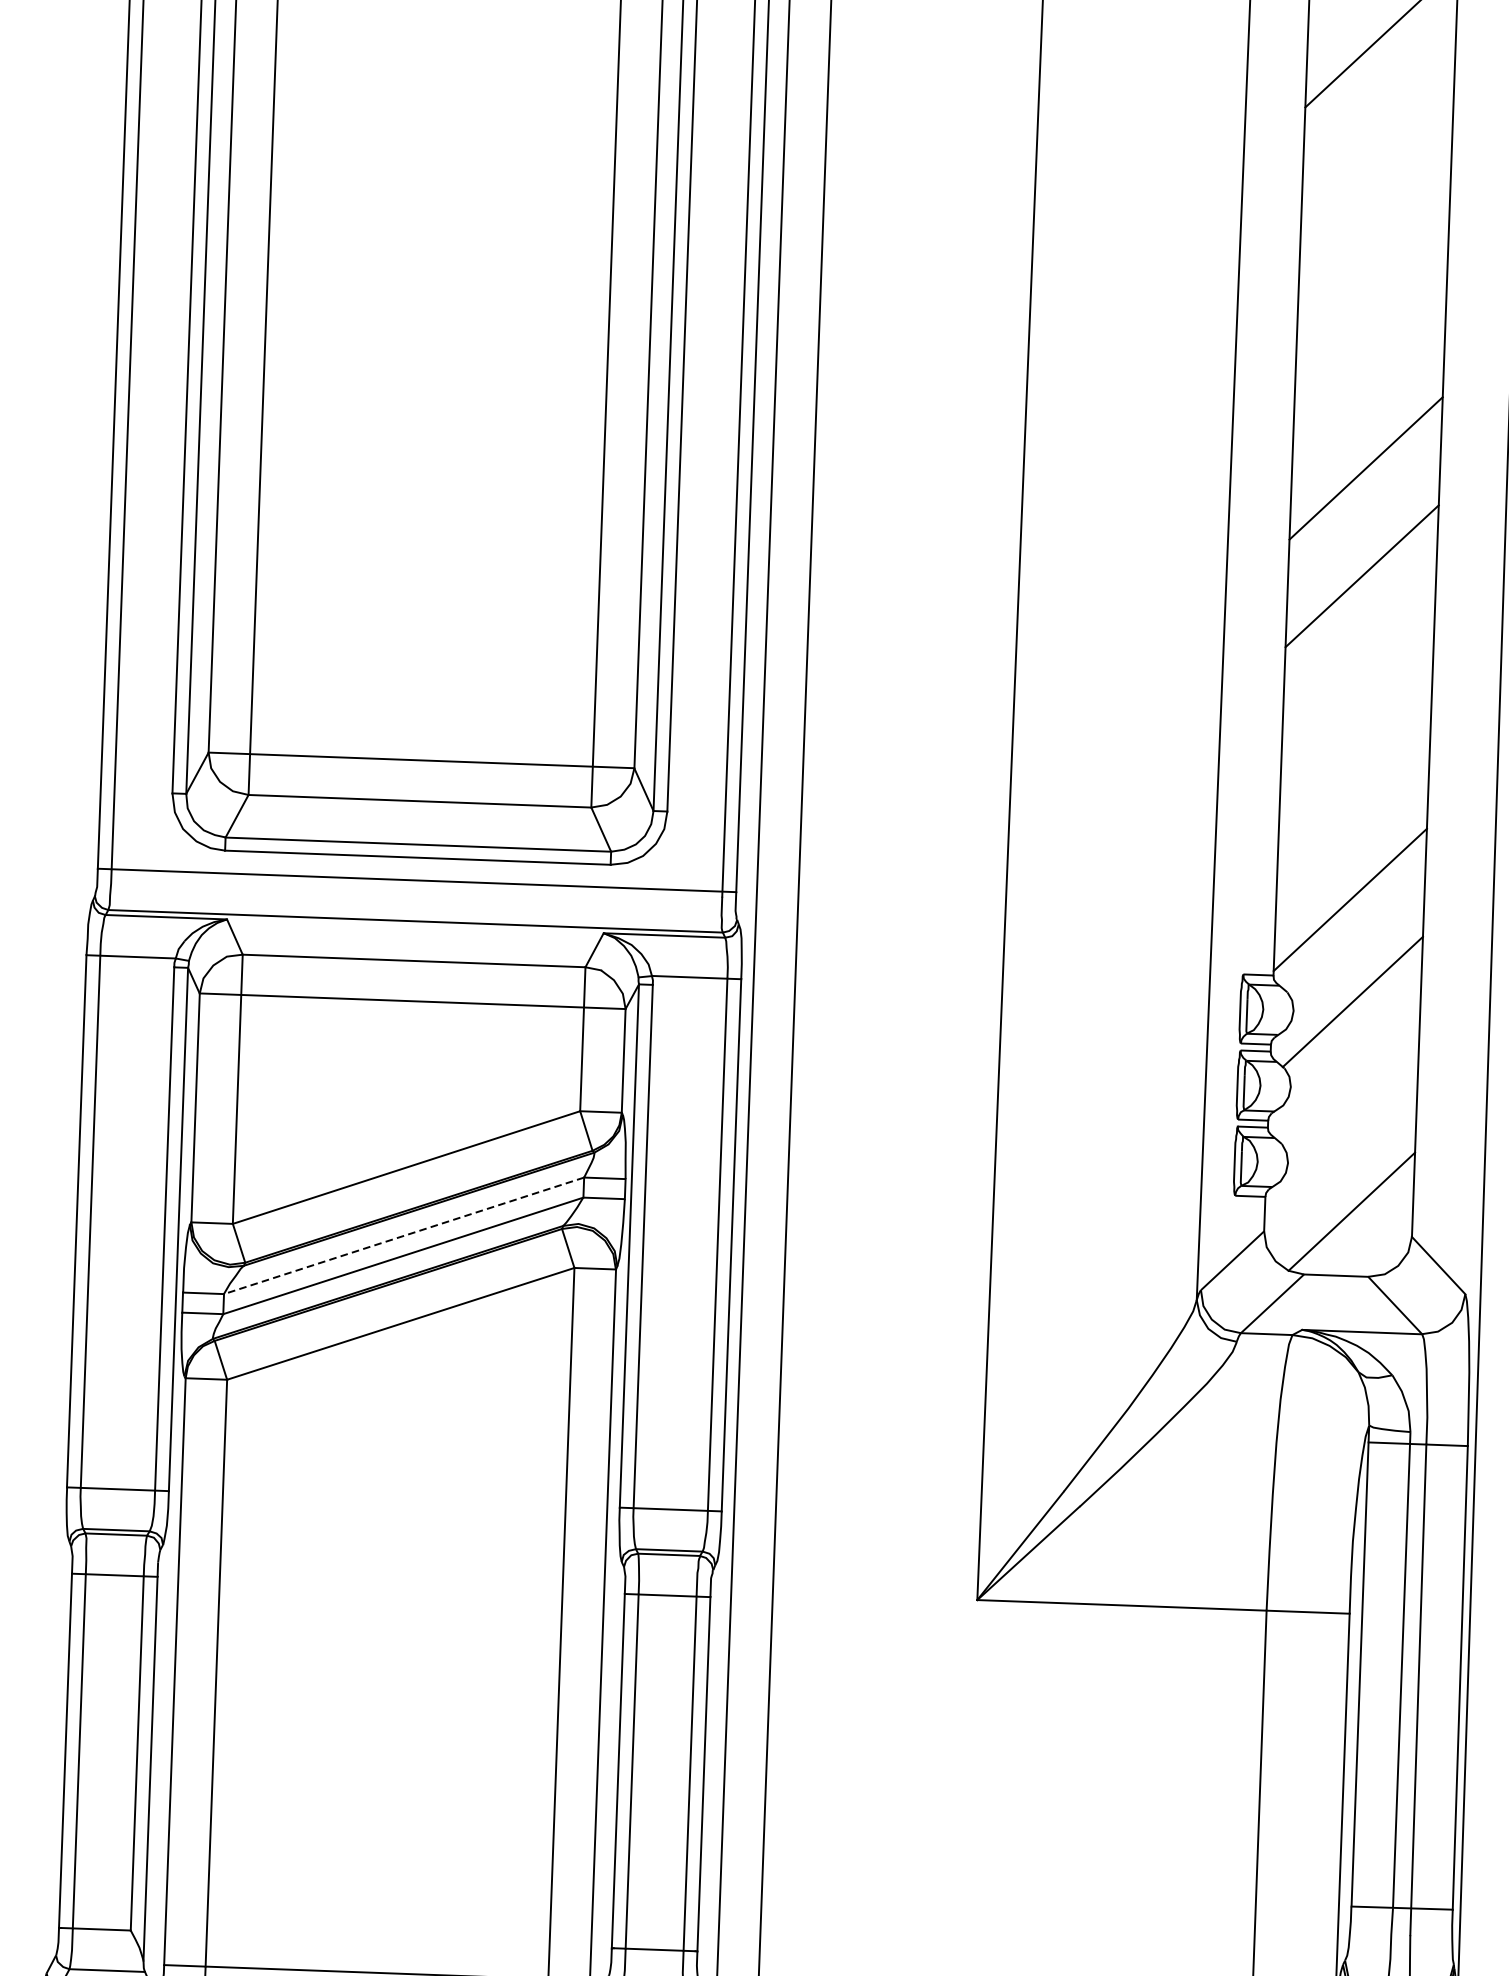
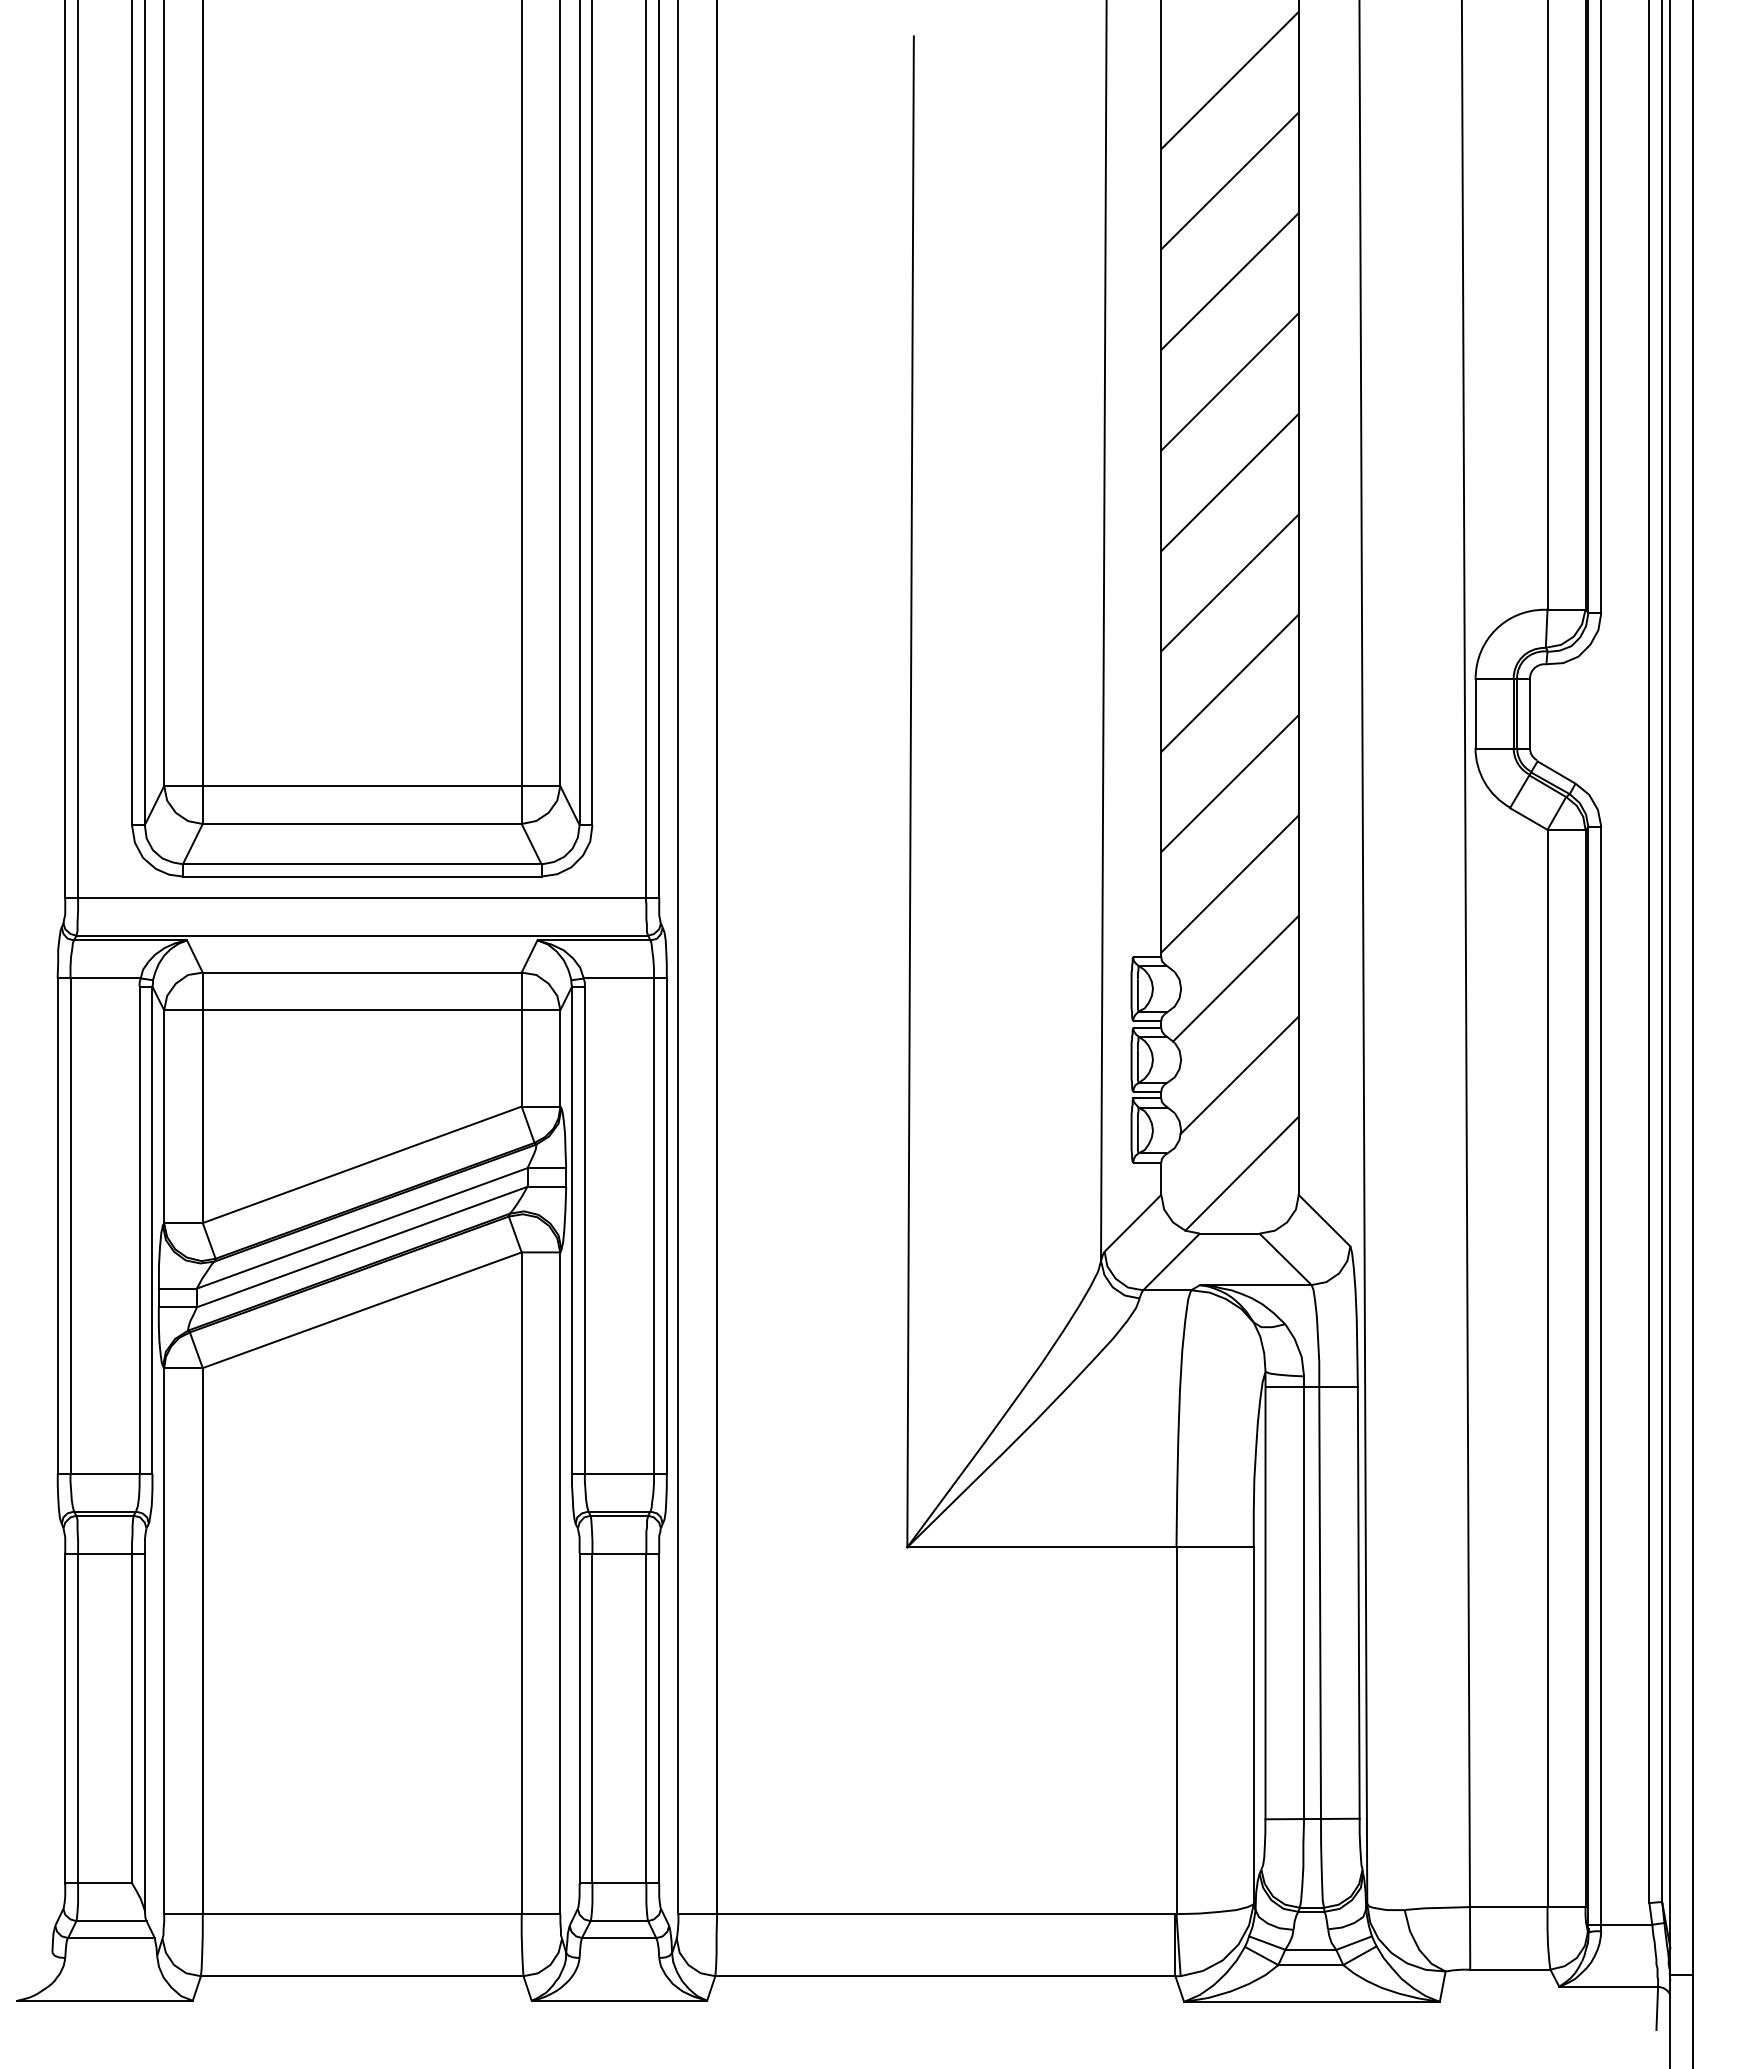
line: (1377, 143) -> (1229, 180), added
line: (1373, 252) -> (1229, 281), added
line: (1369, 359) -> (1229, 381), added
line: (1357, 684) -> (1229, 683), added
line: (1353, 791) -> (1229, 783), added
line: (1352, 1106) -> (1239, 1075), added
line: (404, 1235) -> (362, 1228), dashed -> solid

